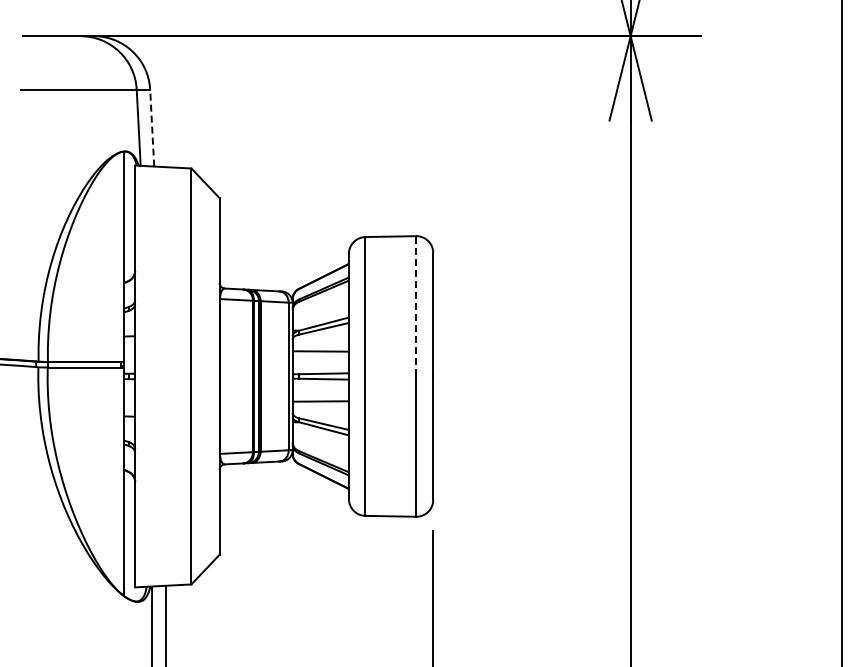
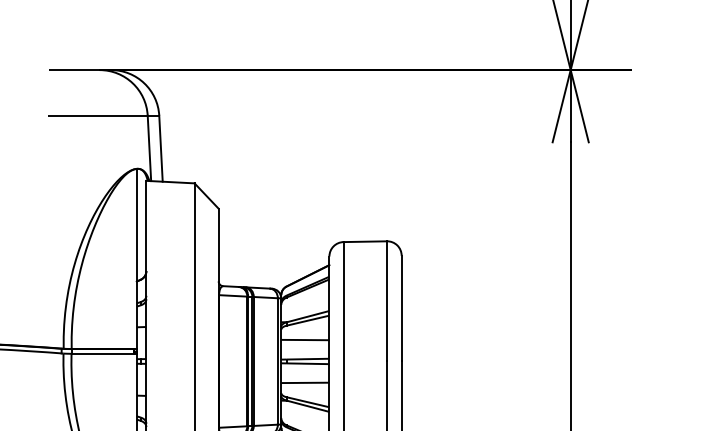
line: (152, 128) -> (161, 149), dashed -> solid
line: (416, 305) -> (387, 300), dashed -> solid

